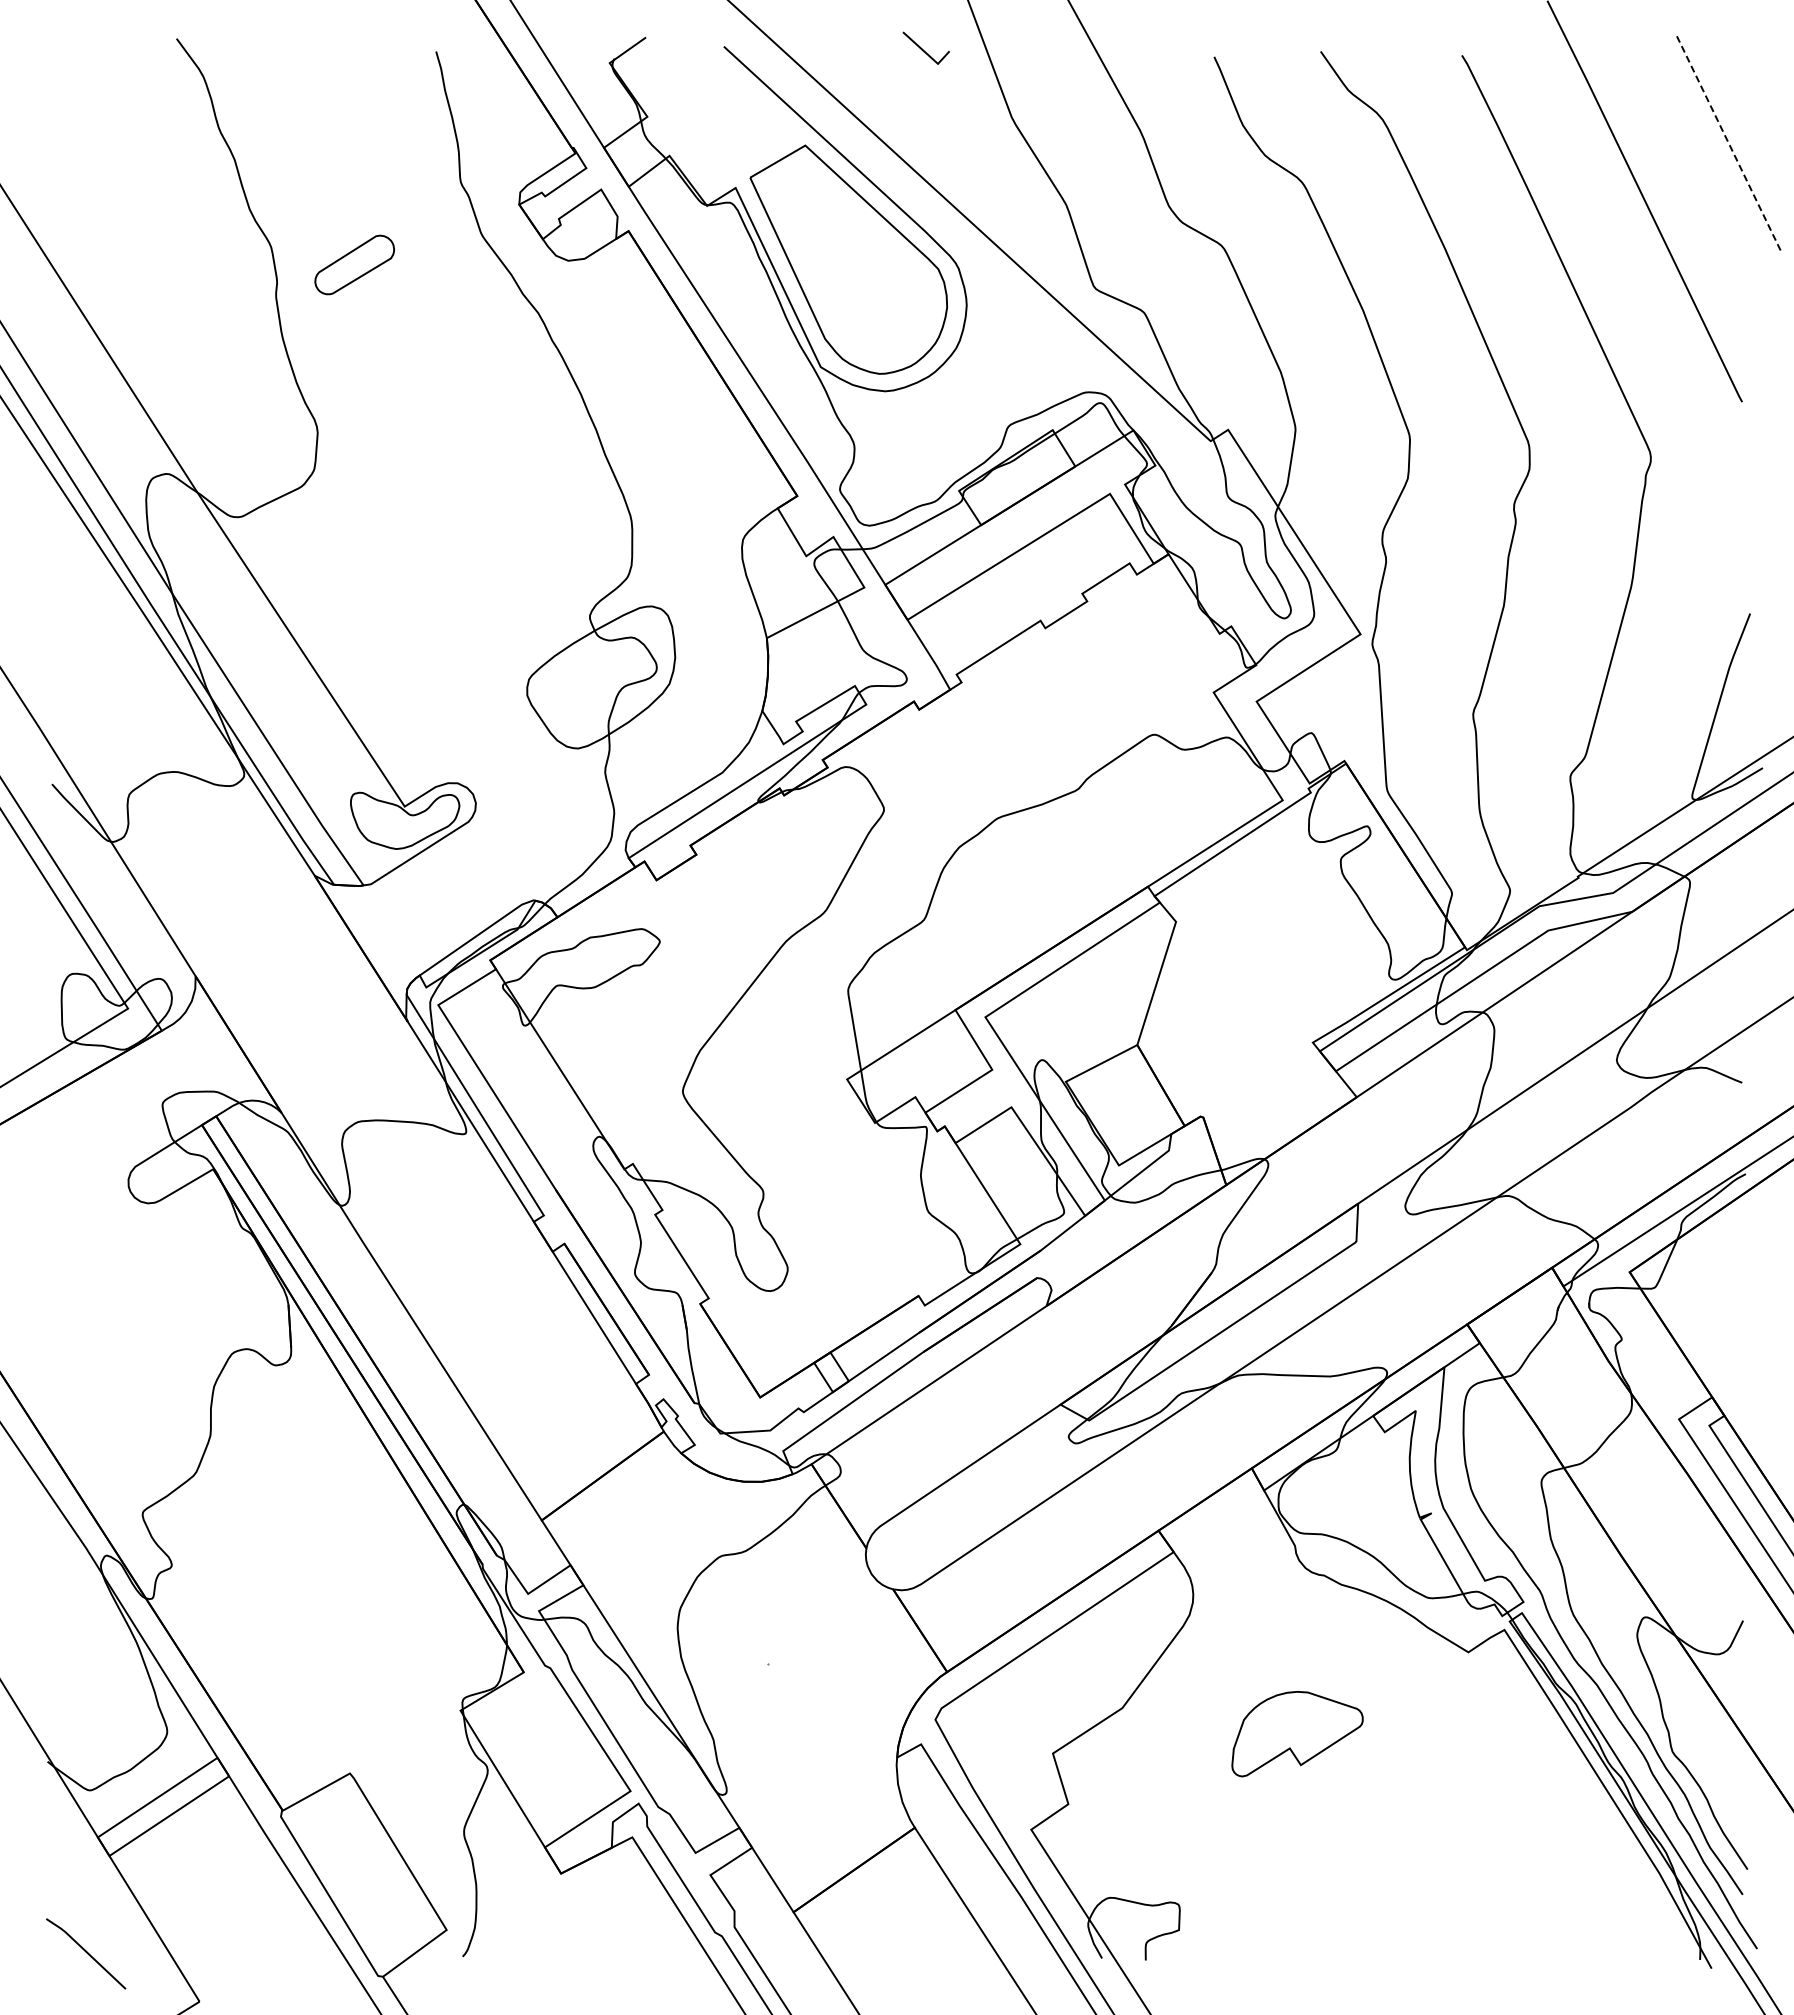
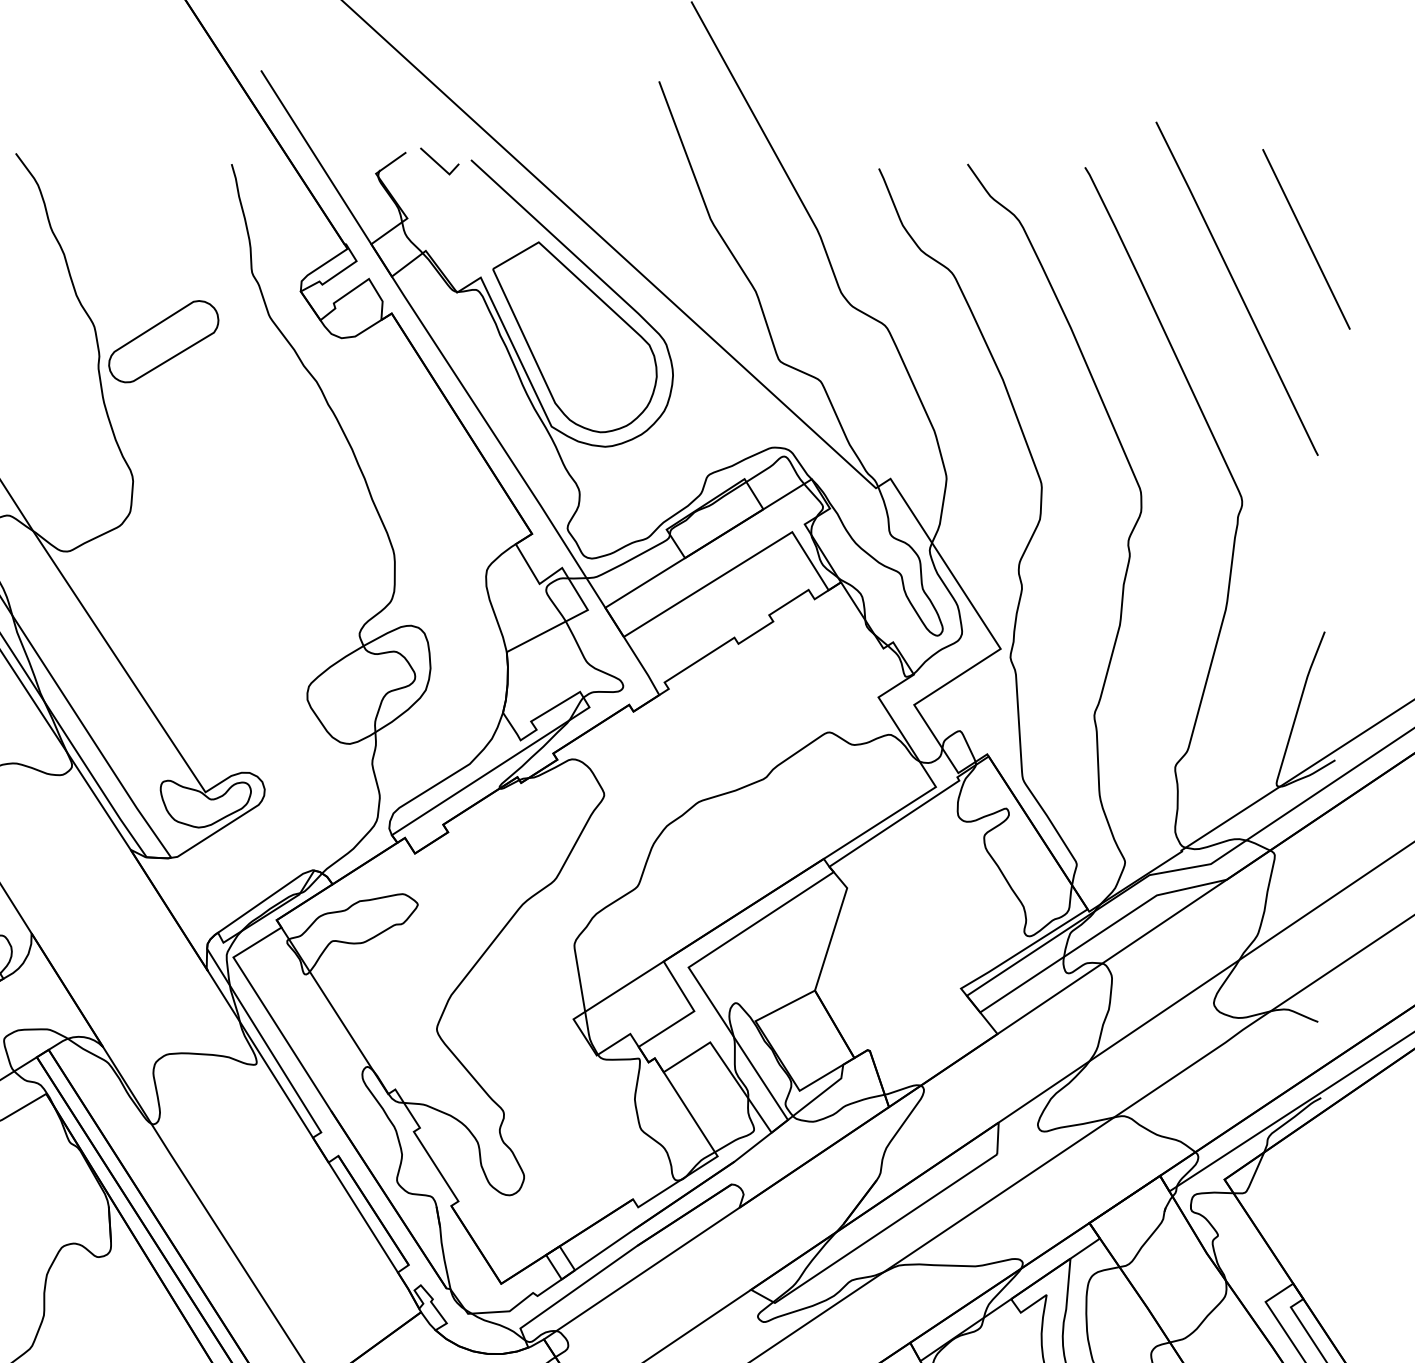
line: (923, 49) -> (437, 162), moved
line: (1727, 141) -> (1305, 238), dashed -> solid
part: (354, 264) -> (163, 341), size x1.67

